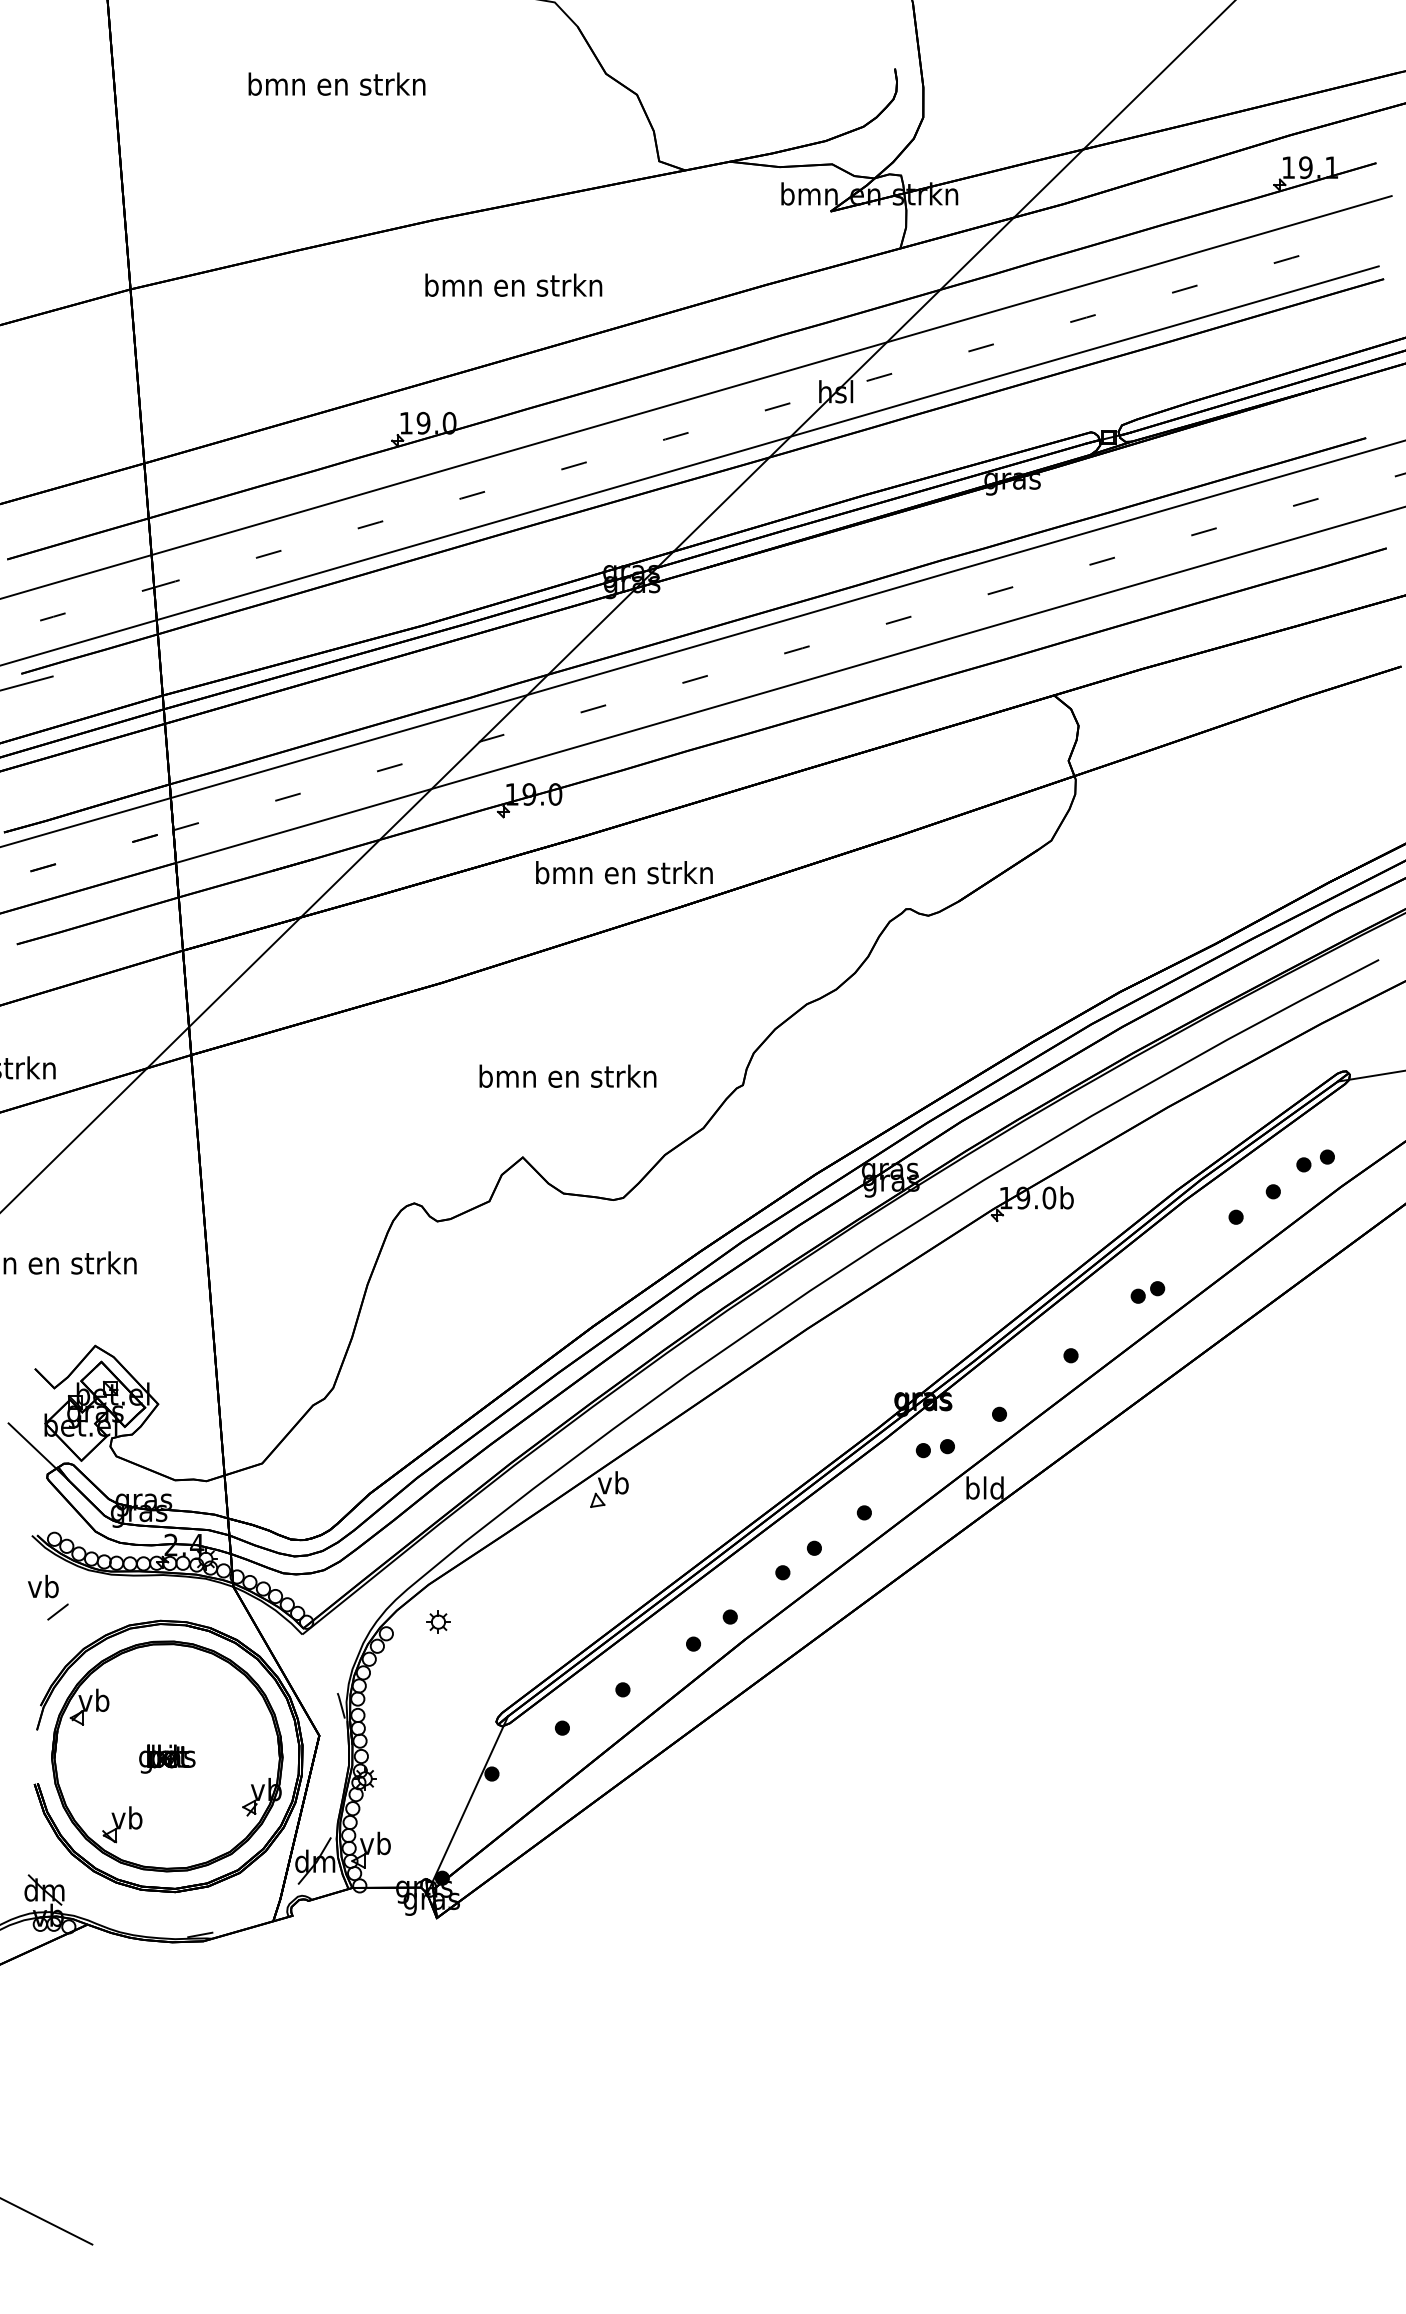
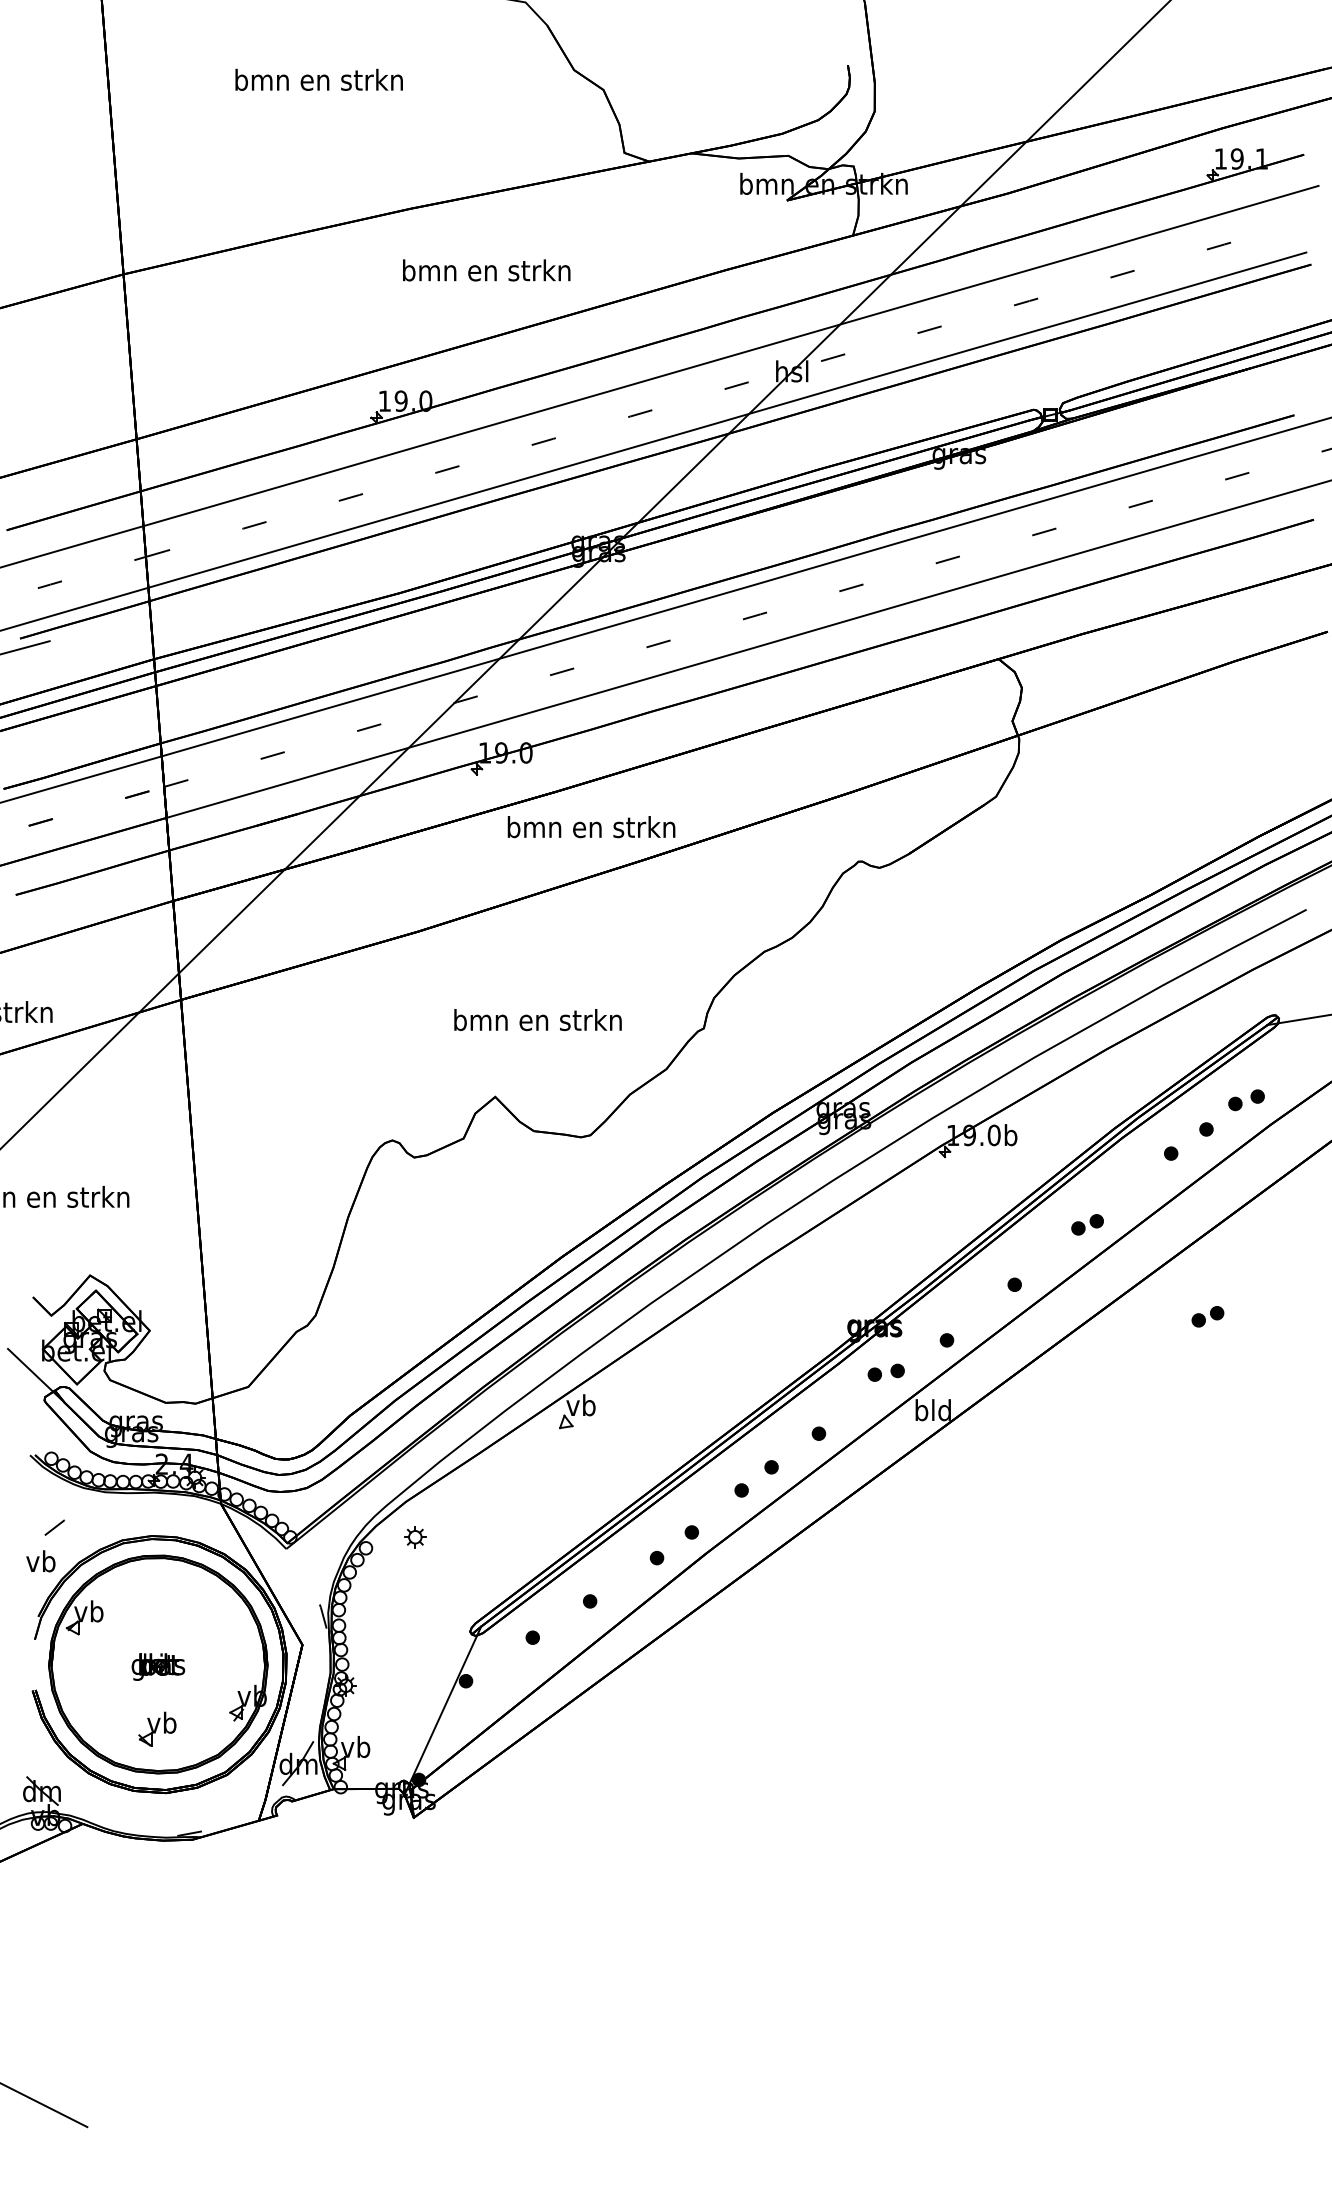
part: (1274, 1389) -> (1207, 1316), added
text: (43, 1586) -> (41, 1561), moved
part: (122, 1824) -> (157, 1729), moved

